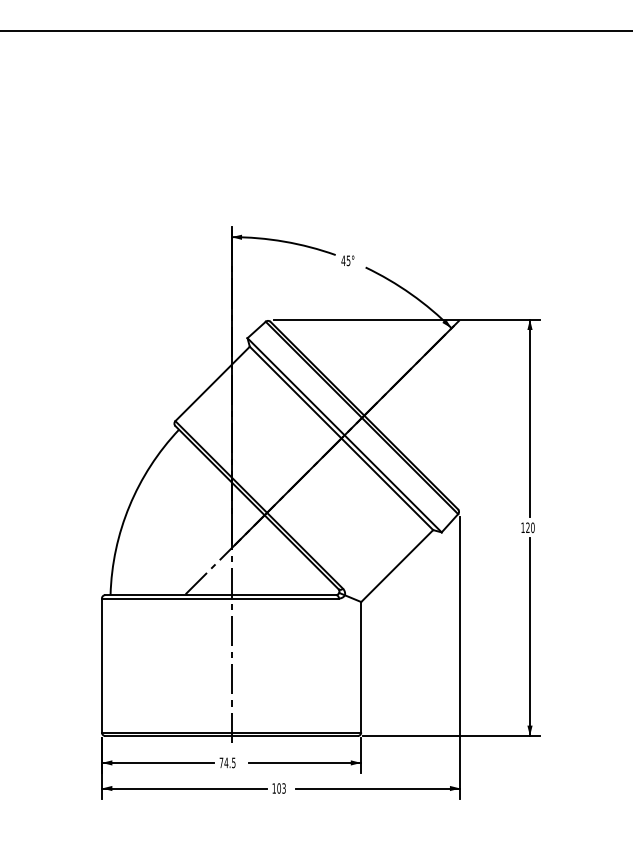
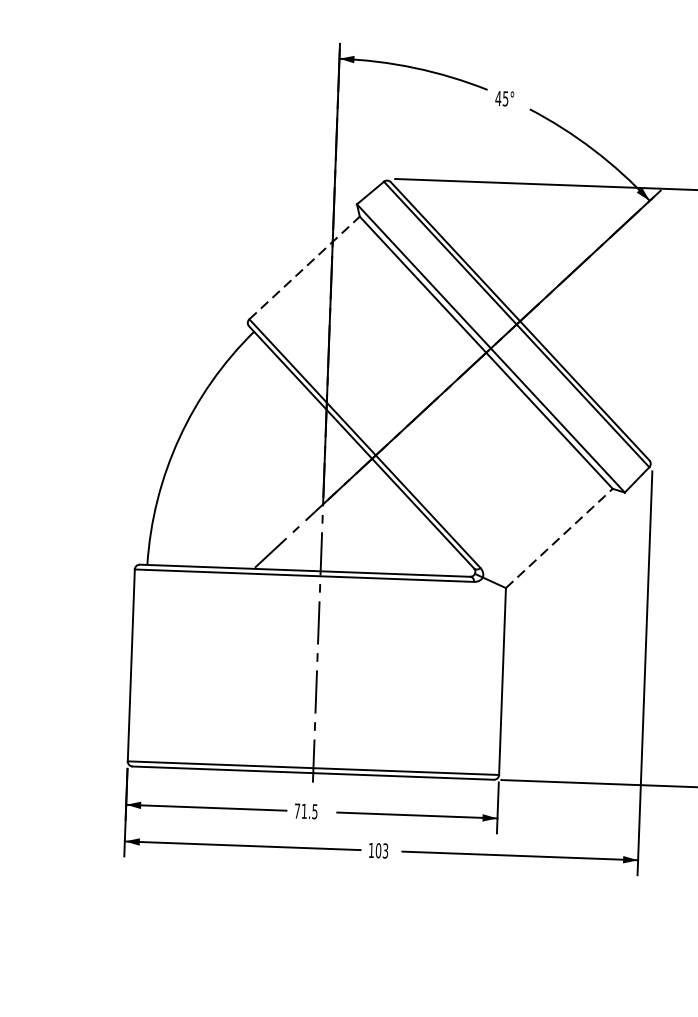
line: (212, 383) -> (304, 267), solid -> dashed
line: (397, 566) -> (559, 539), solid -> dashed
text: (226, 762) -> (304, 810), 74.5 -> 71.5

